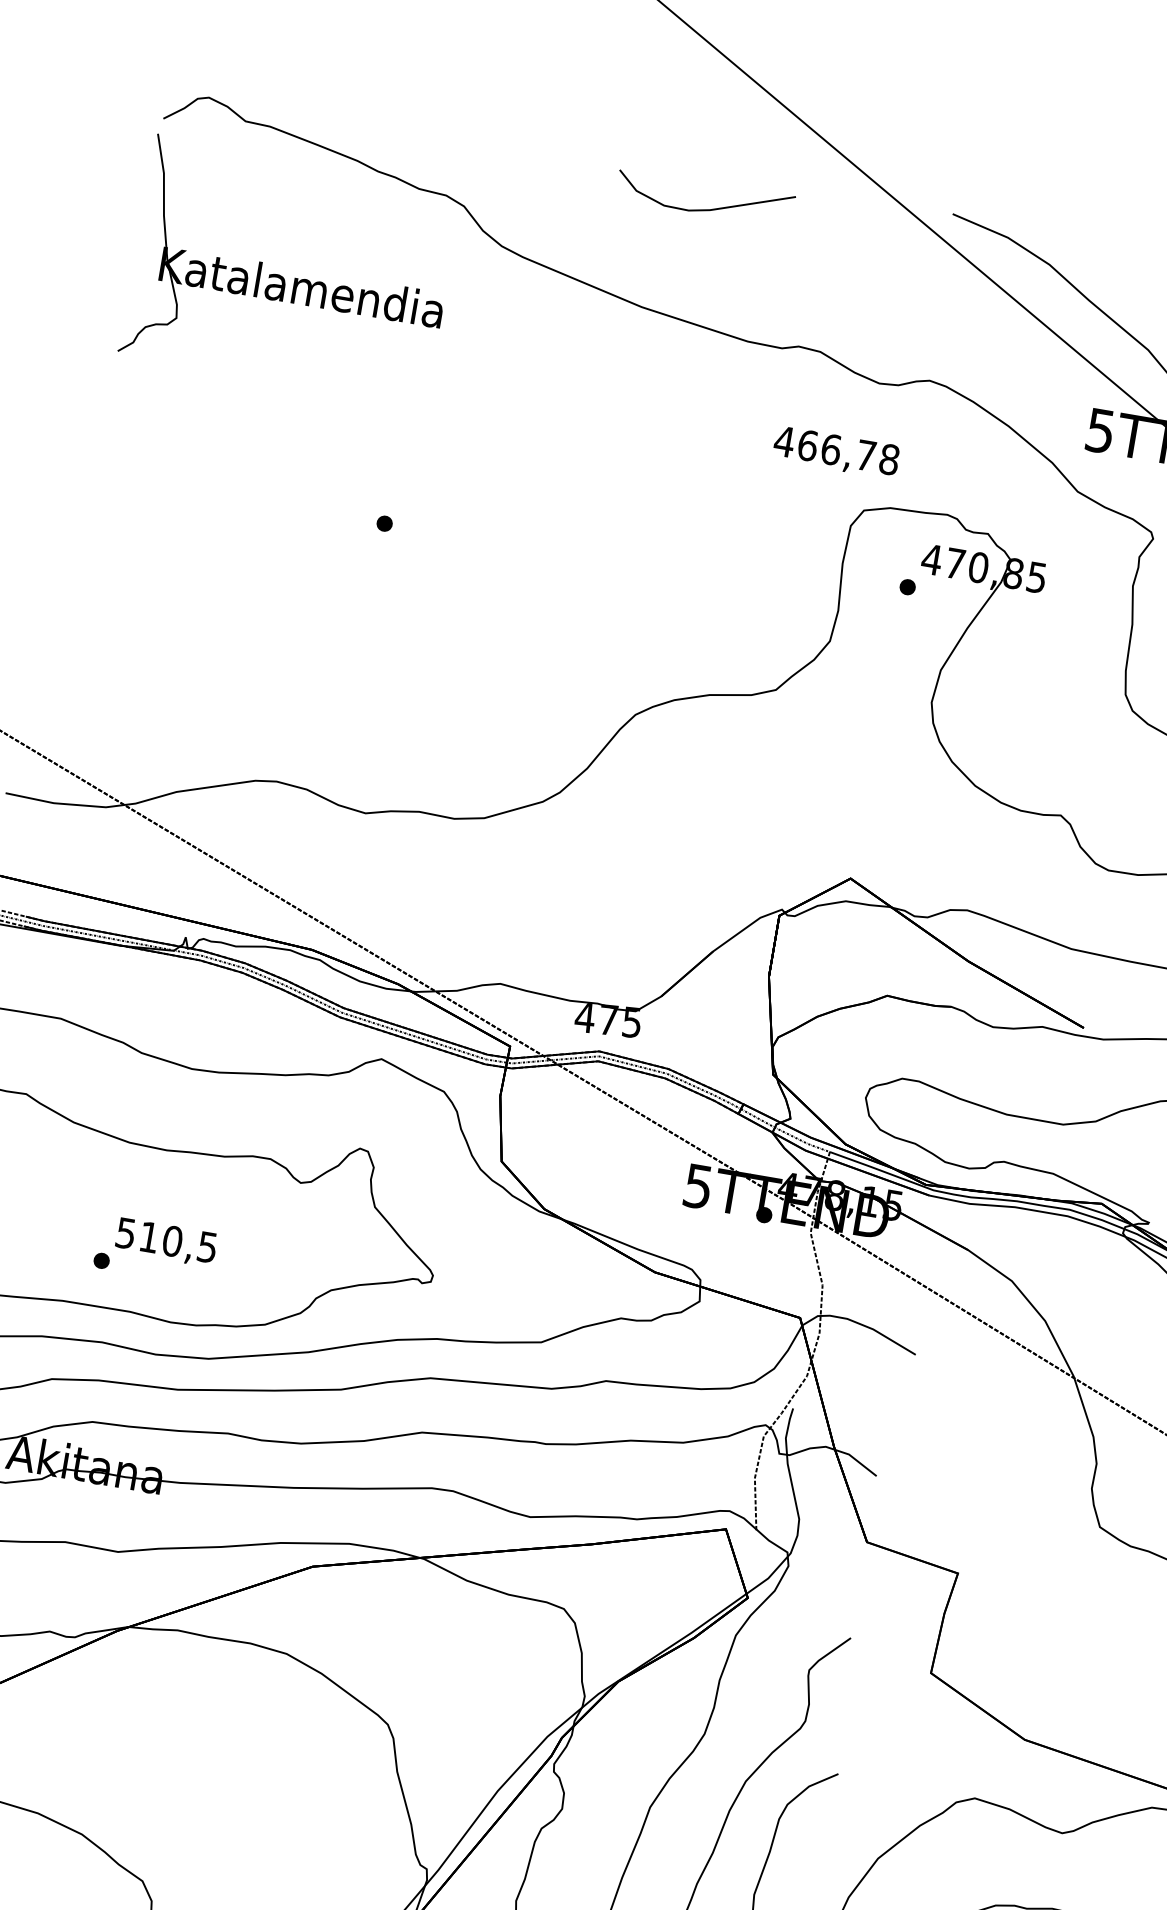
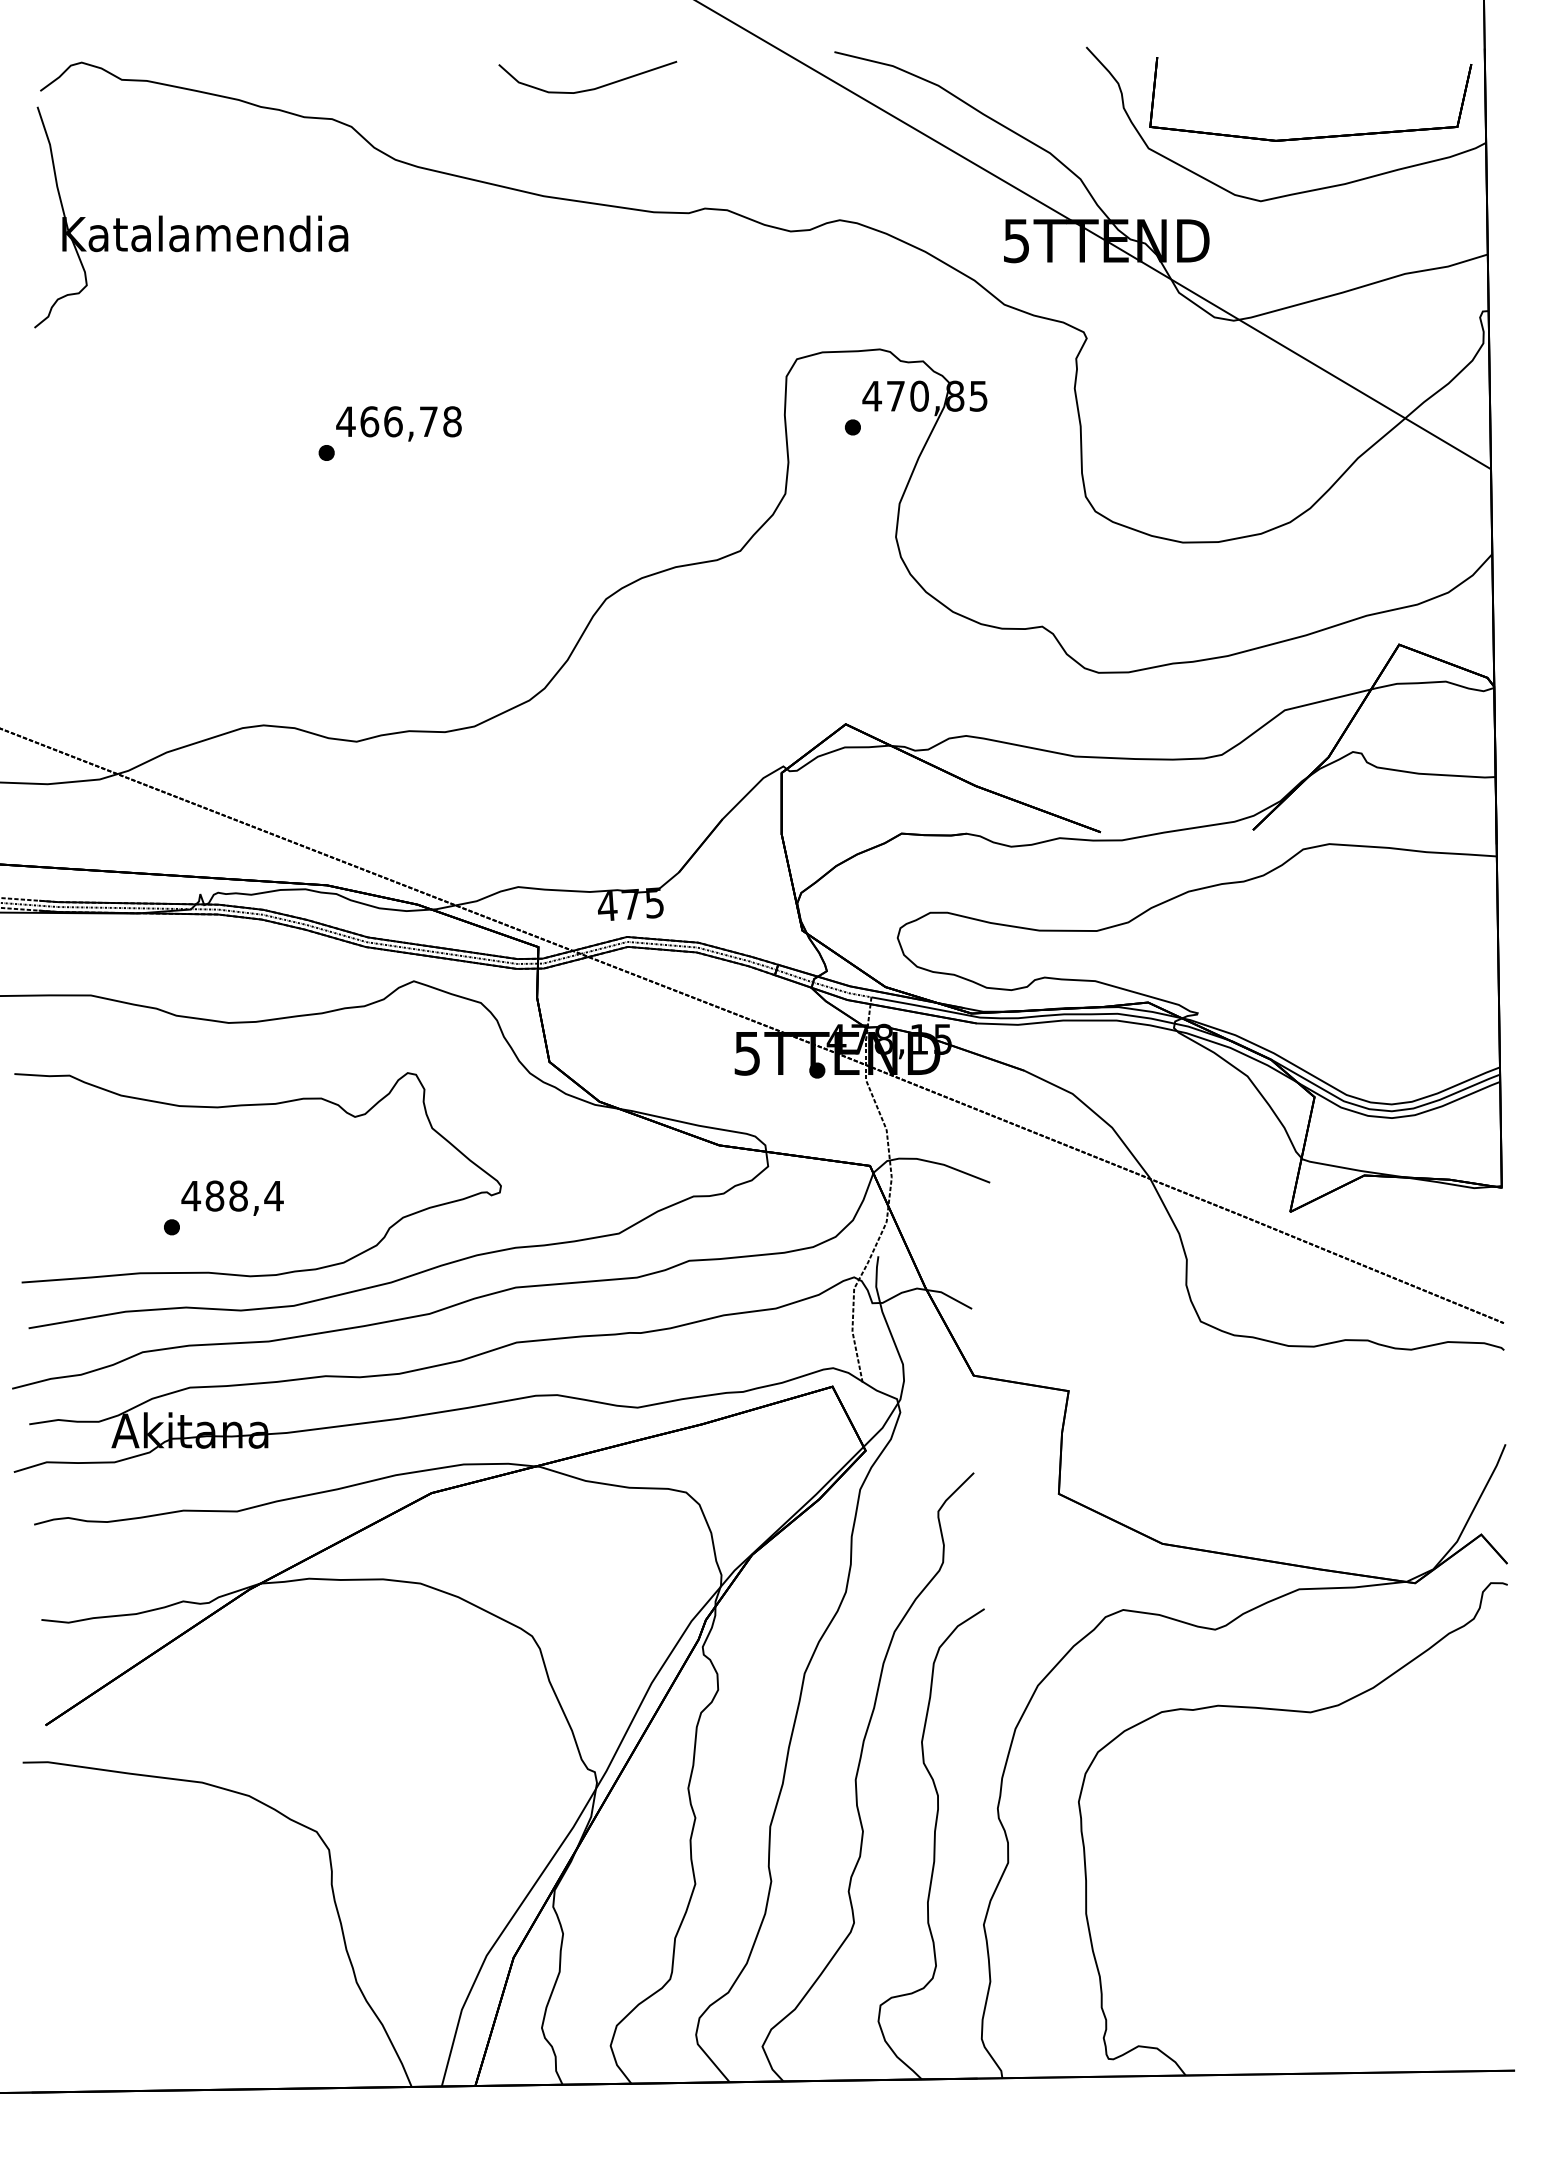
text: (835, 452) -> (398, 423), moved
text: (166, 1239) -> (232, 1195), 510,5 -> 488,4

